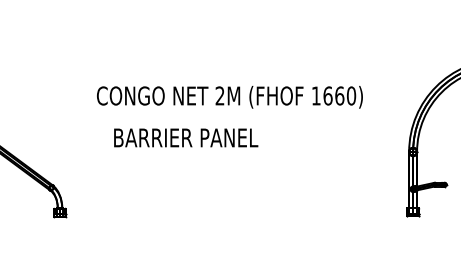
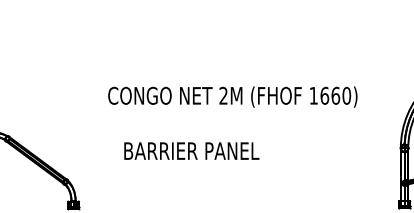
text: (186, 137) -> (192, 150), moved

